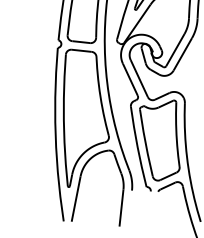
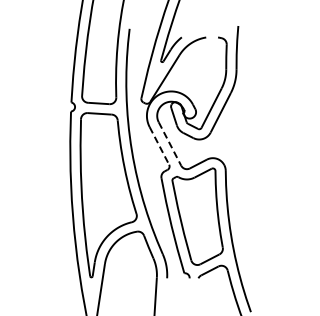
line: (139, 79) -> (170, 144), solid -> dashed
line: (130, 80) -> (159, 146), solid -> dashed

